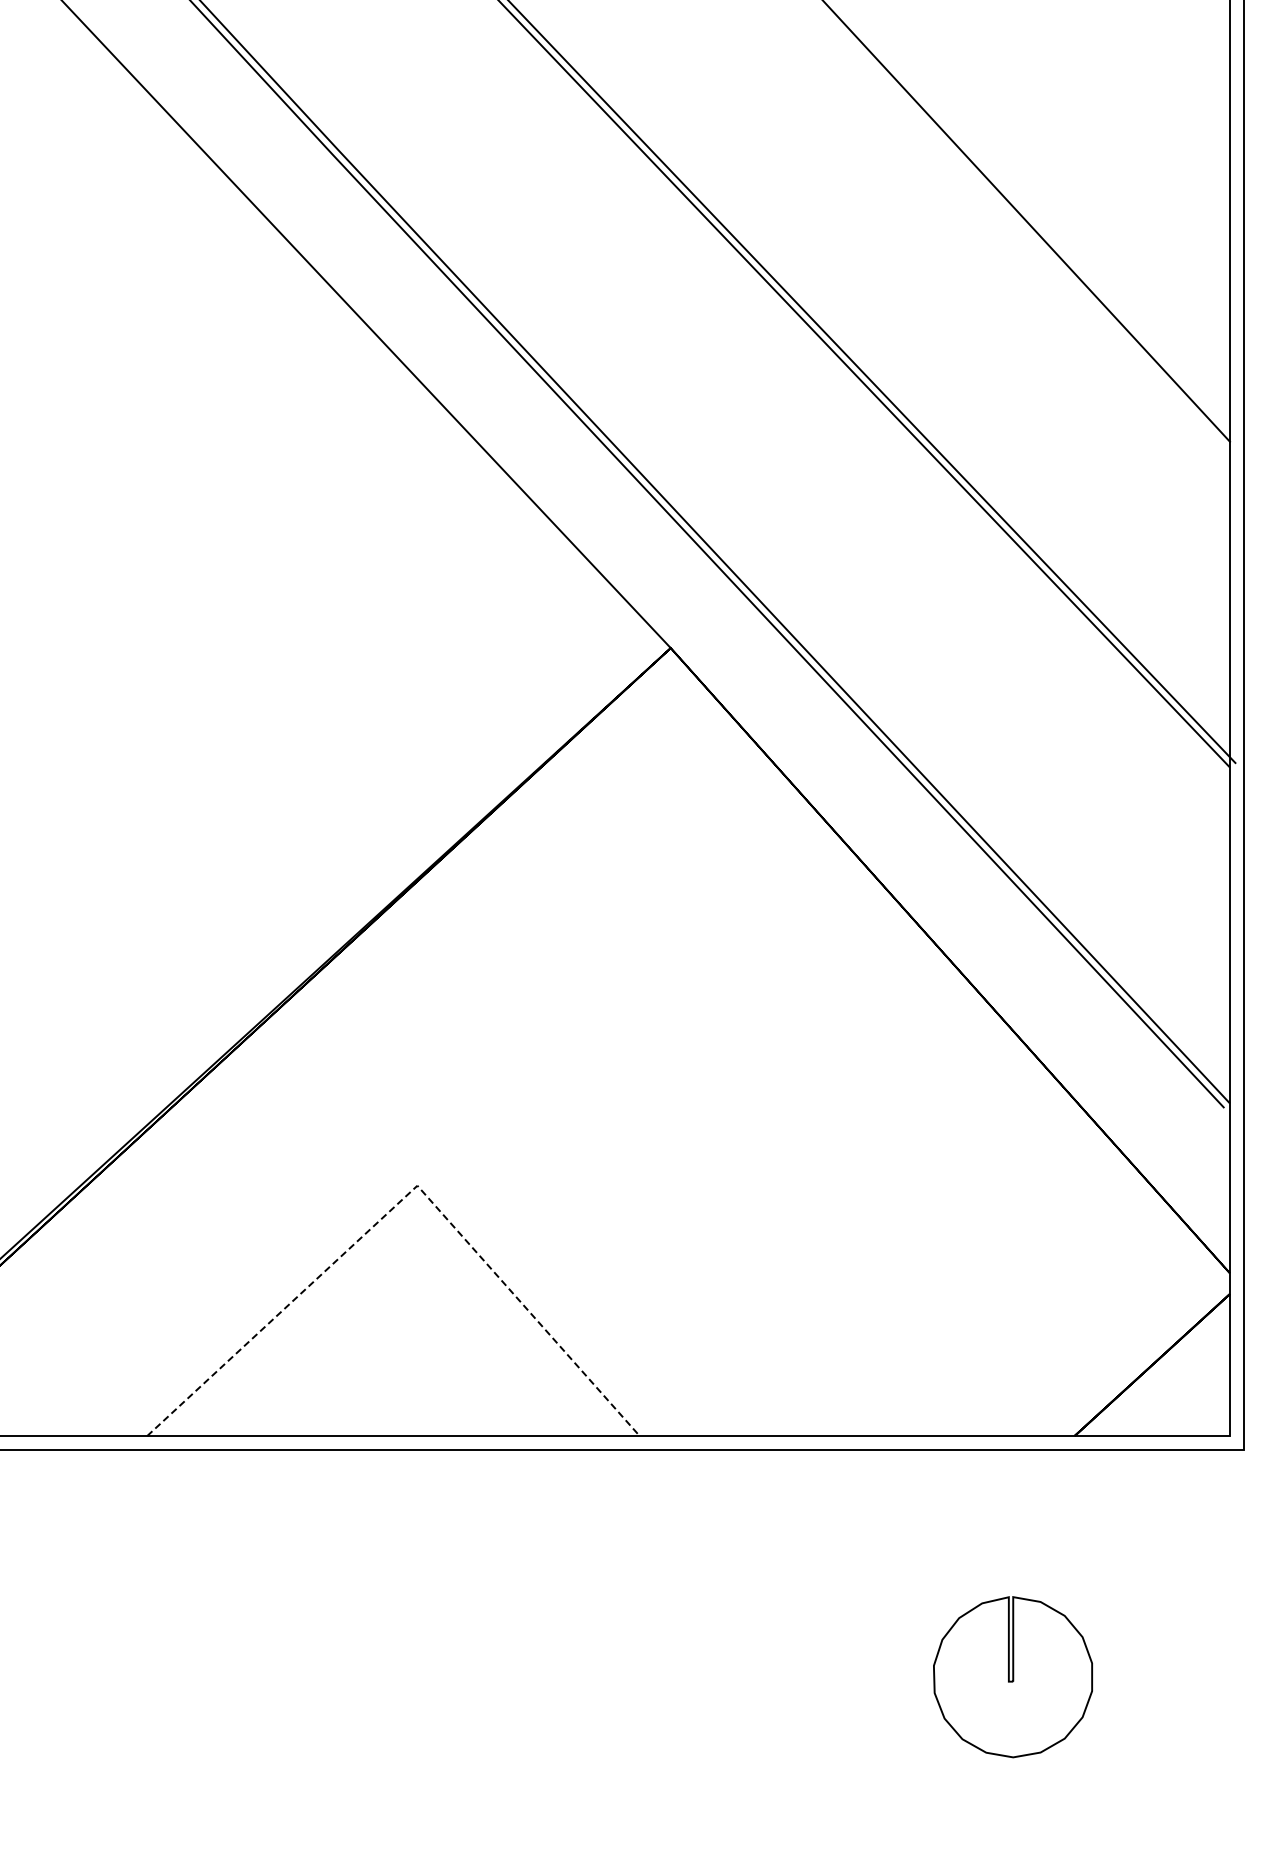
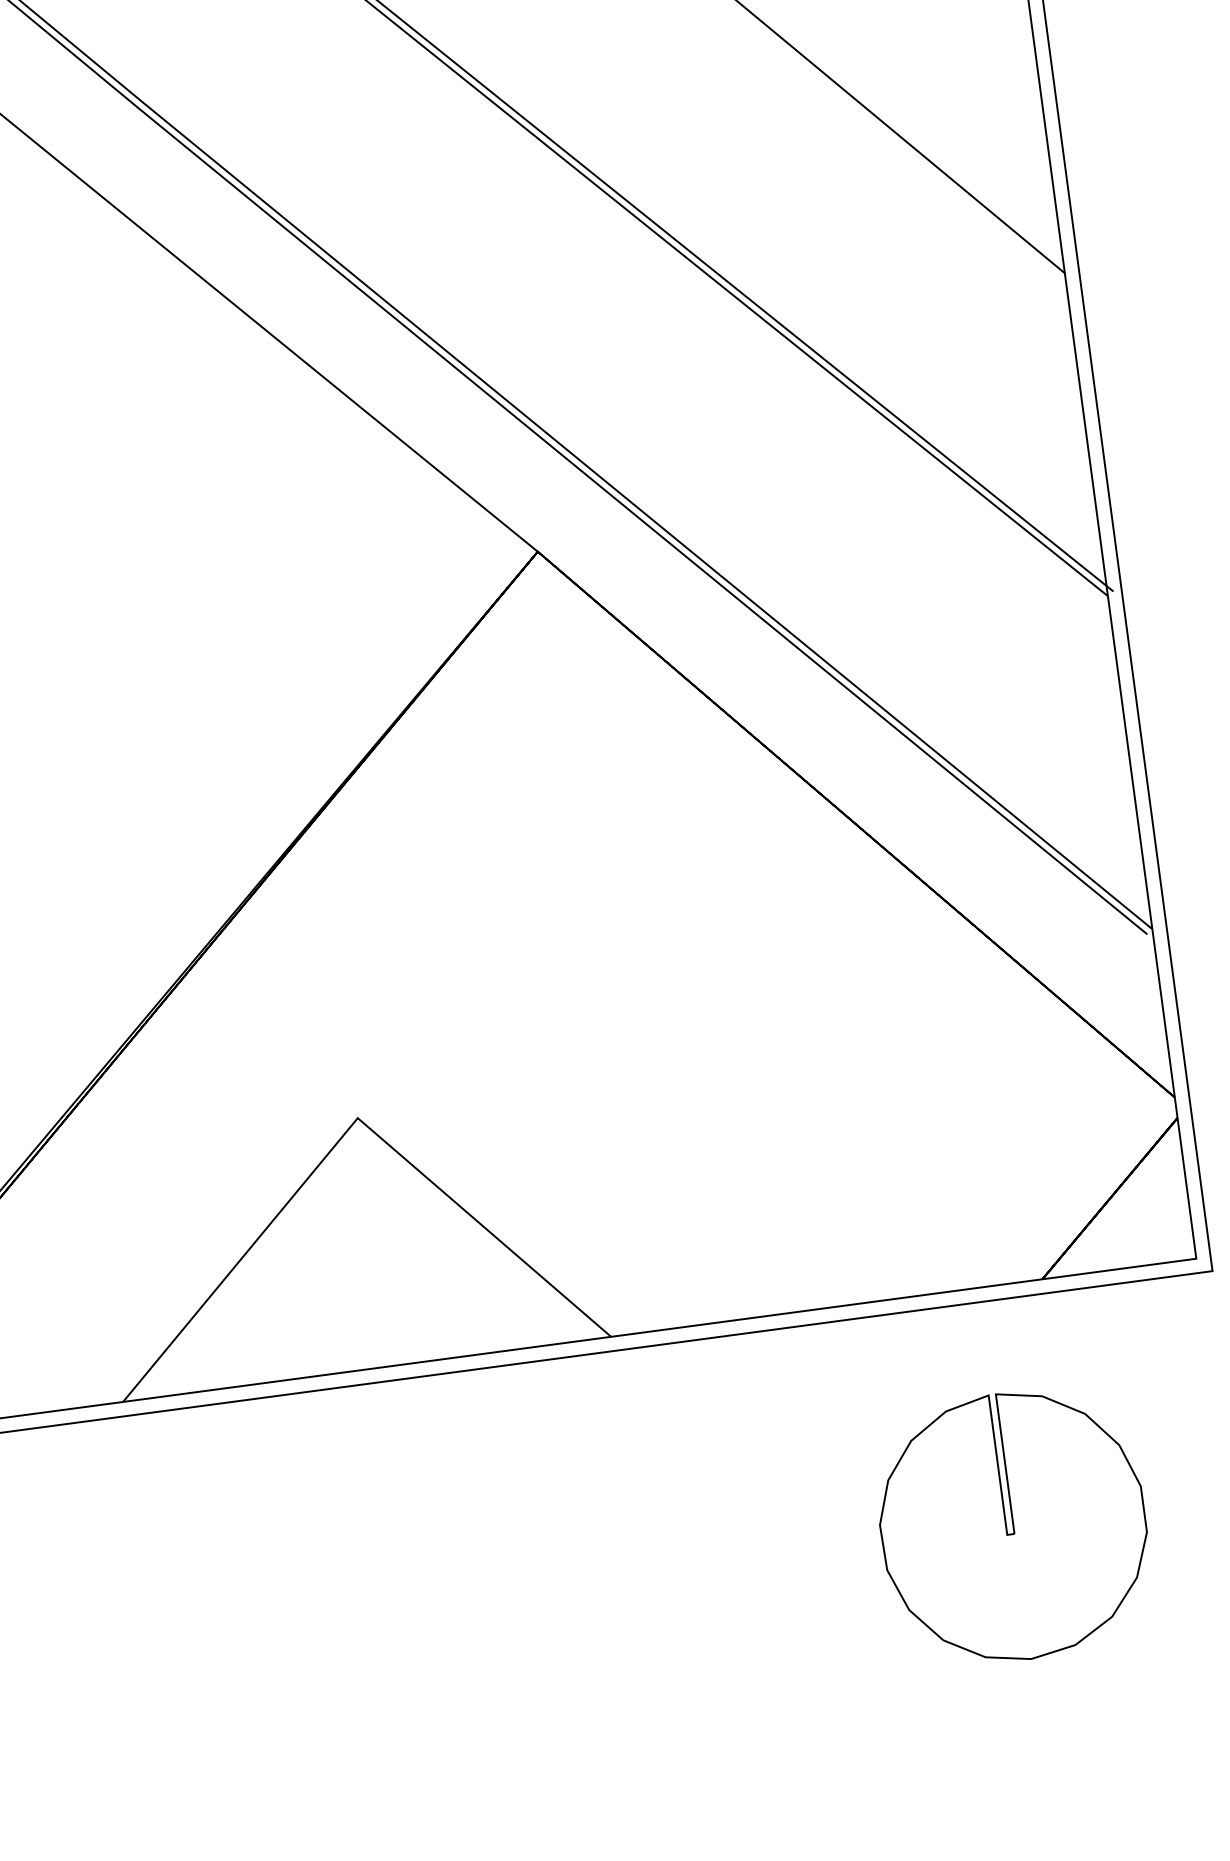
line: (405, 1196) -> (347, 1130), dashed -> solid
part: (1012, 1676) -> (1012, 1525), size x1.67

